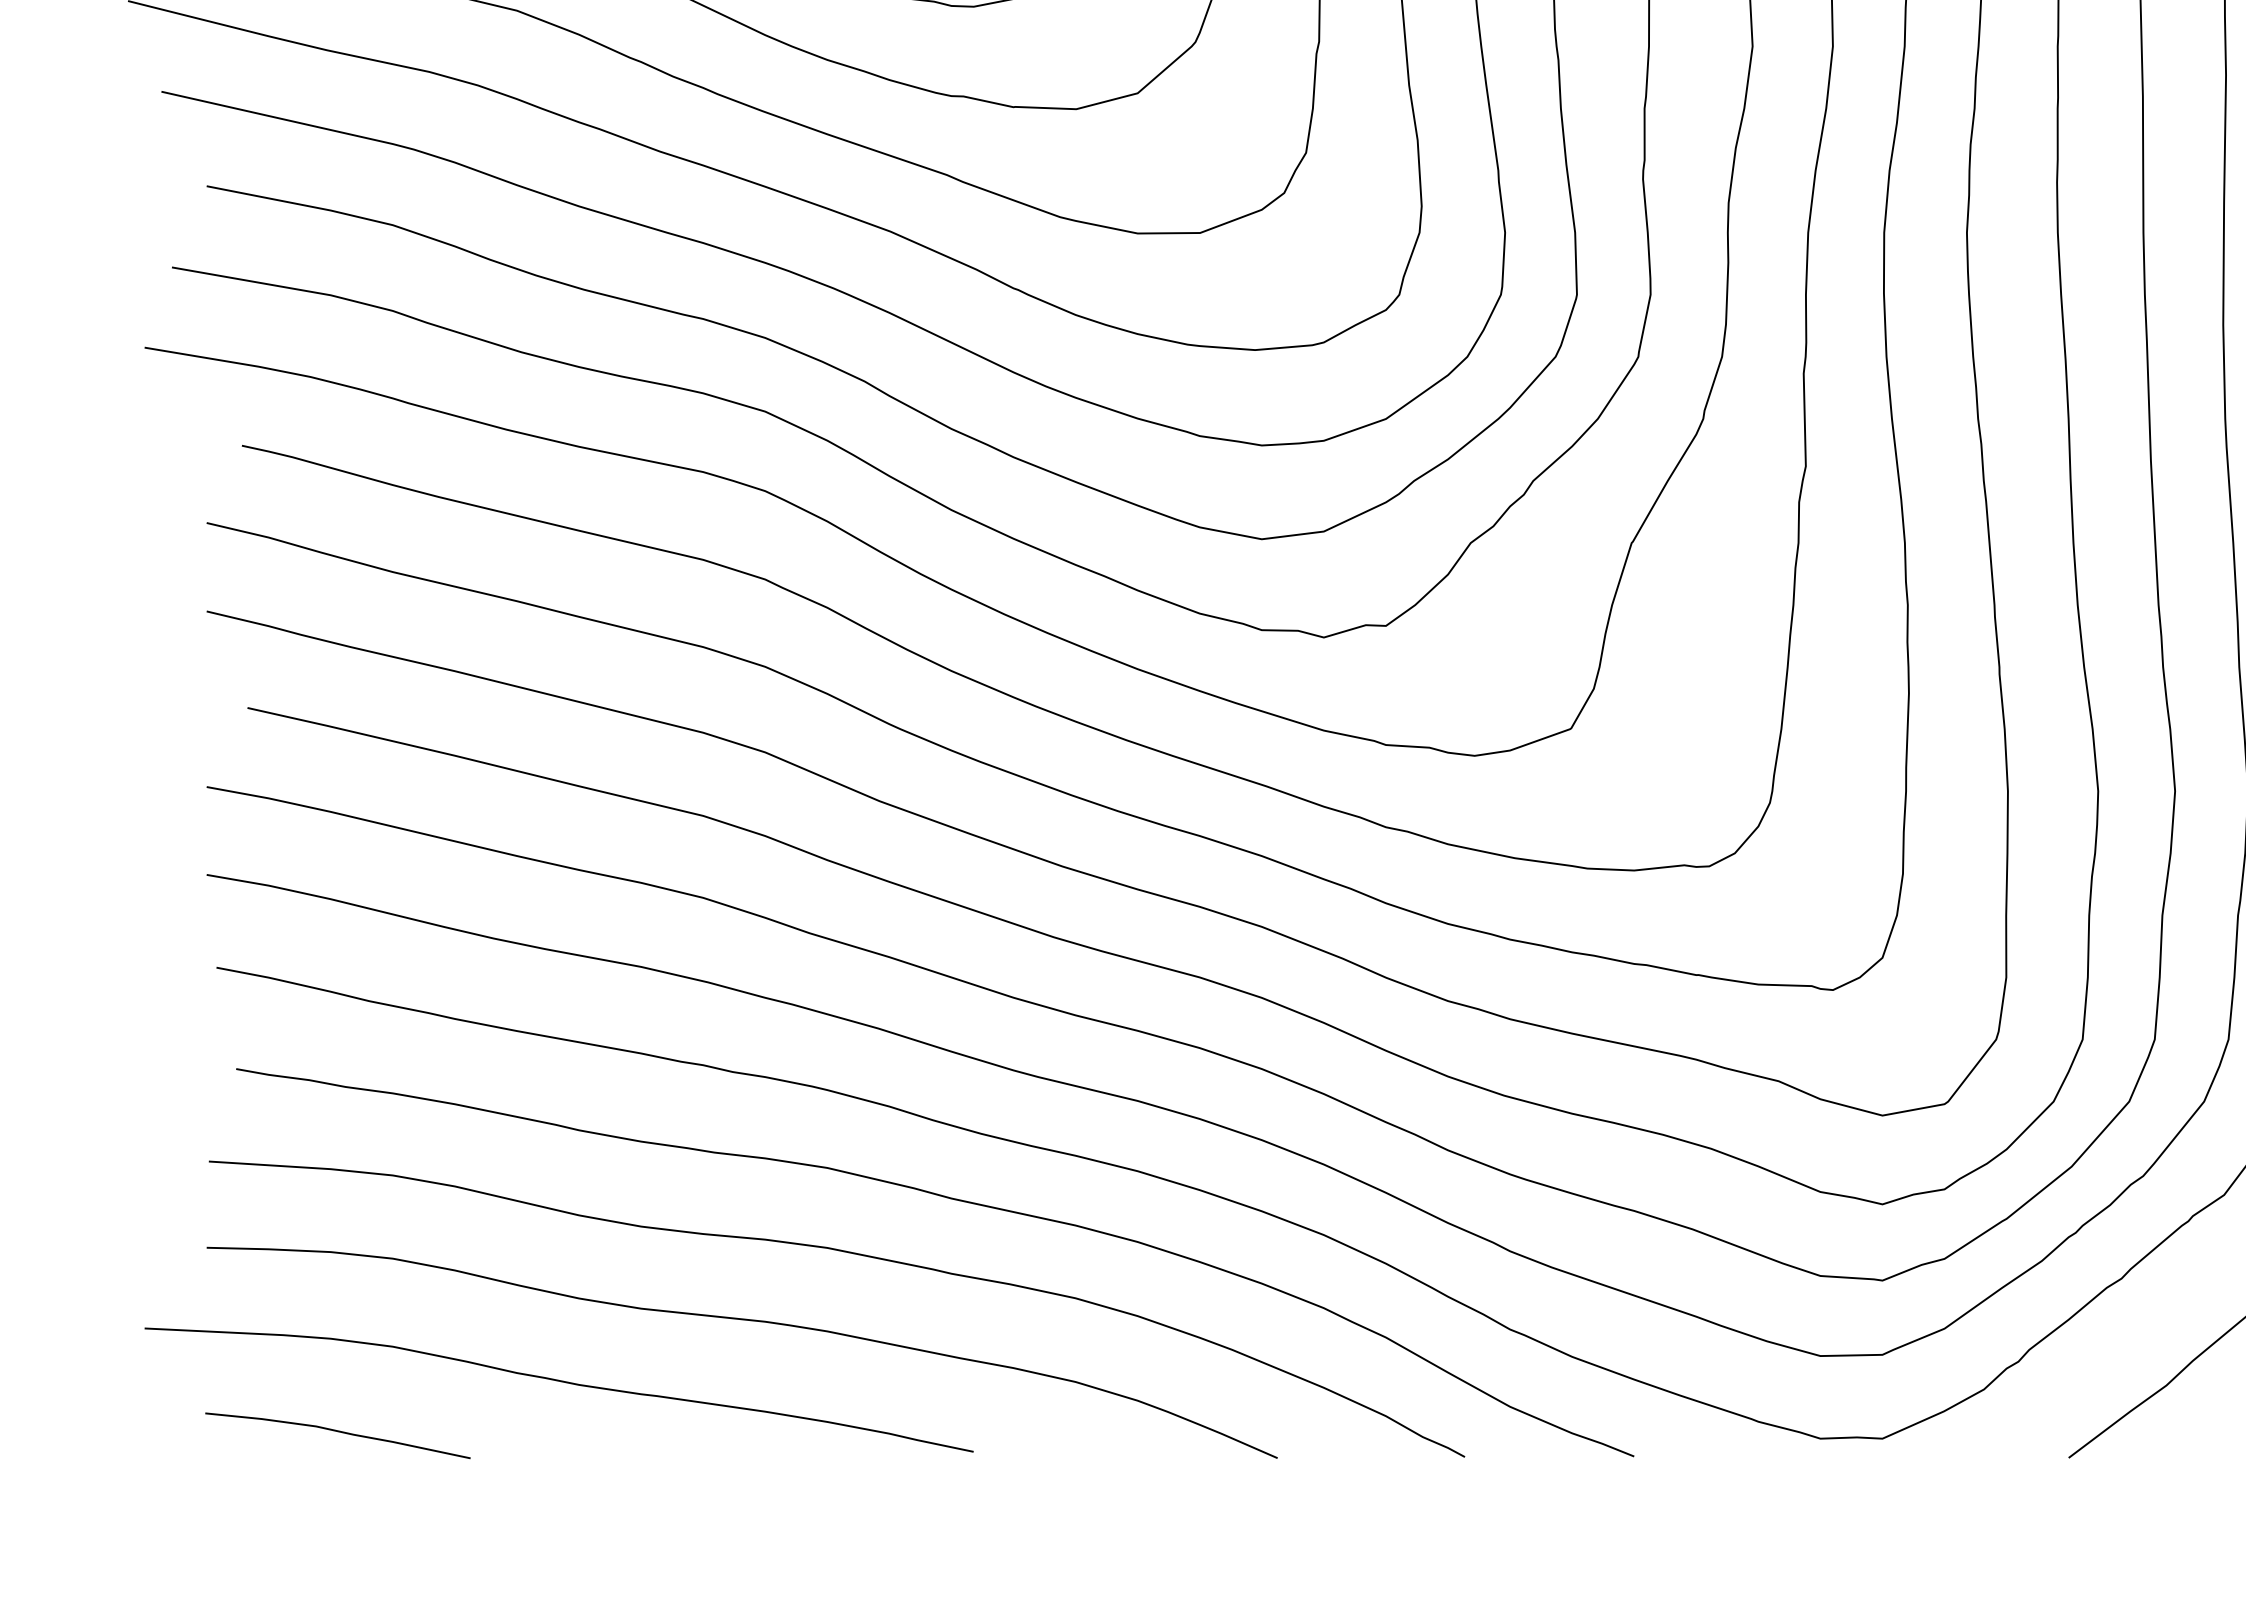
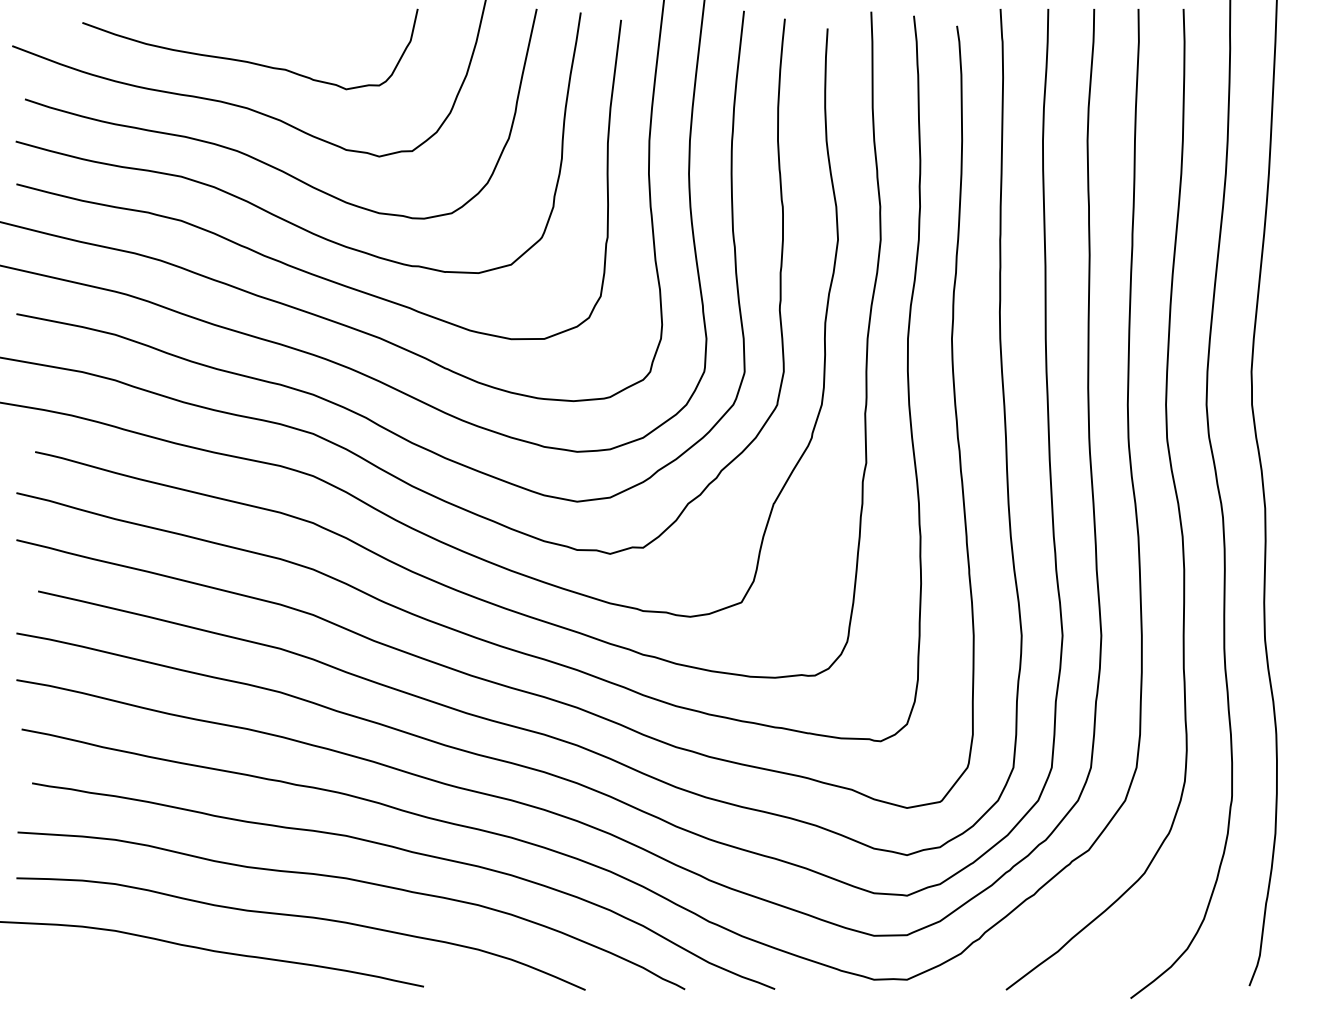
curve: (336, 1432) -> (85, 976), removed

